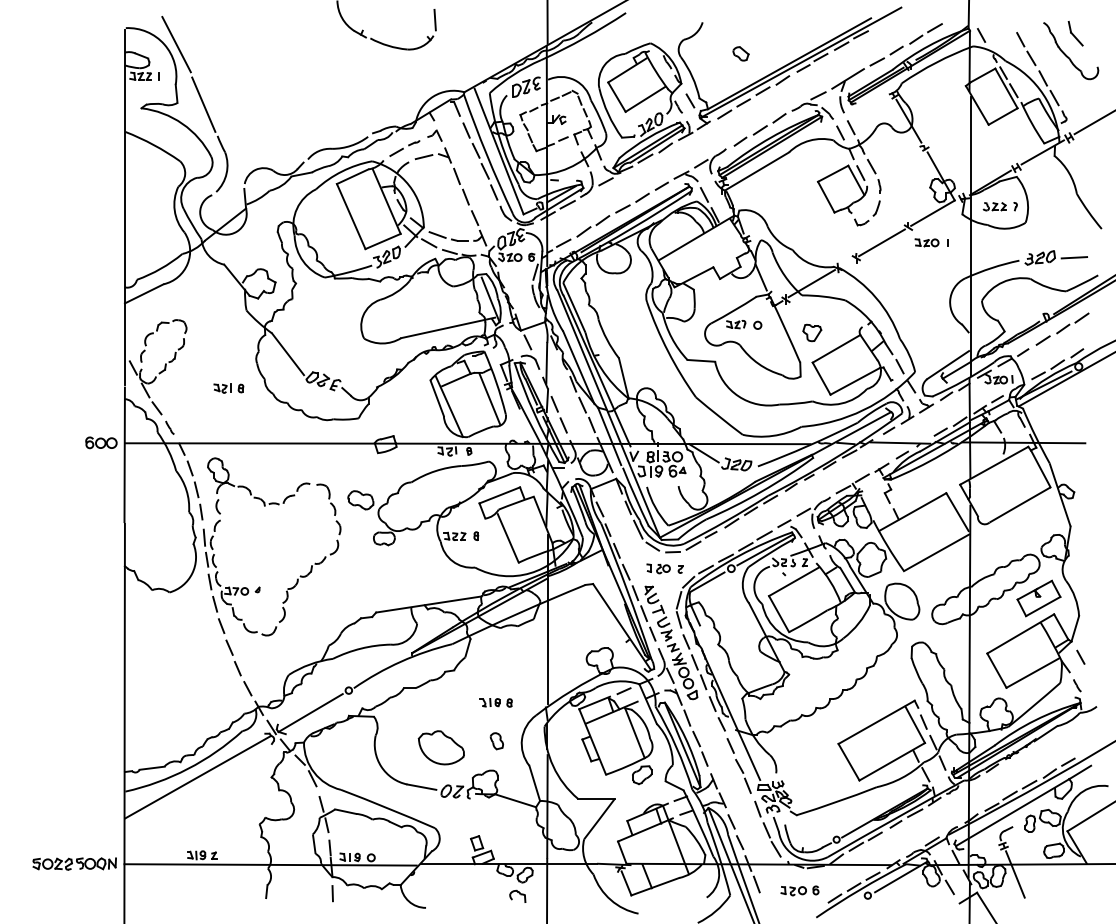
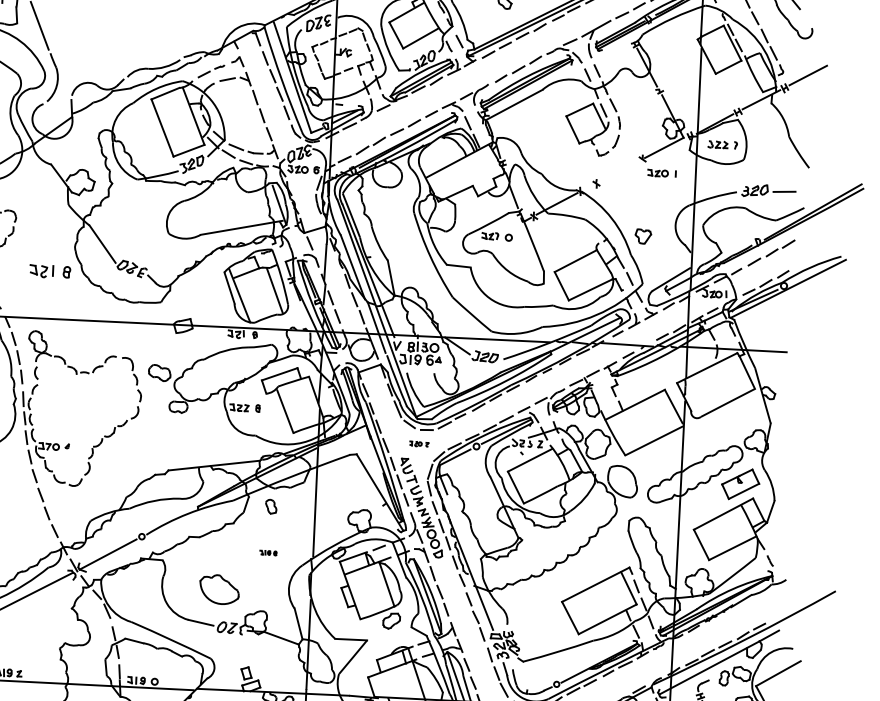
line: (881, 242) -> (618, 171), removed
part: (812, 332) -> (643, 236), moved
part: (228, 388) -> (49, 271), size x1.6
part: (664, 568) -> (418, 443), size x0.6
line: (1080, 656) -> (774, 535), removed
part: (495, 702) -> (267, 552), size x0.6
part: (496, 741) -> (270, 507), moved

